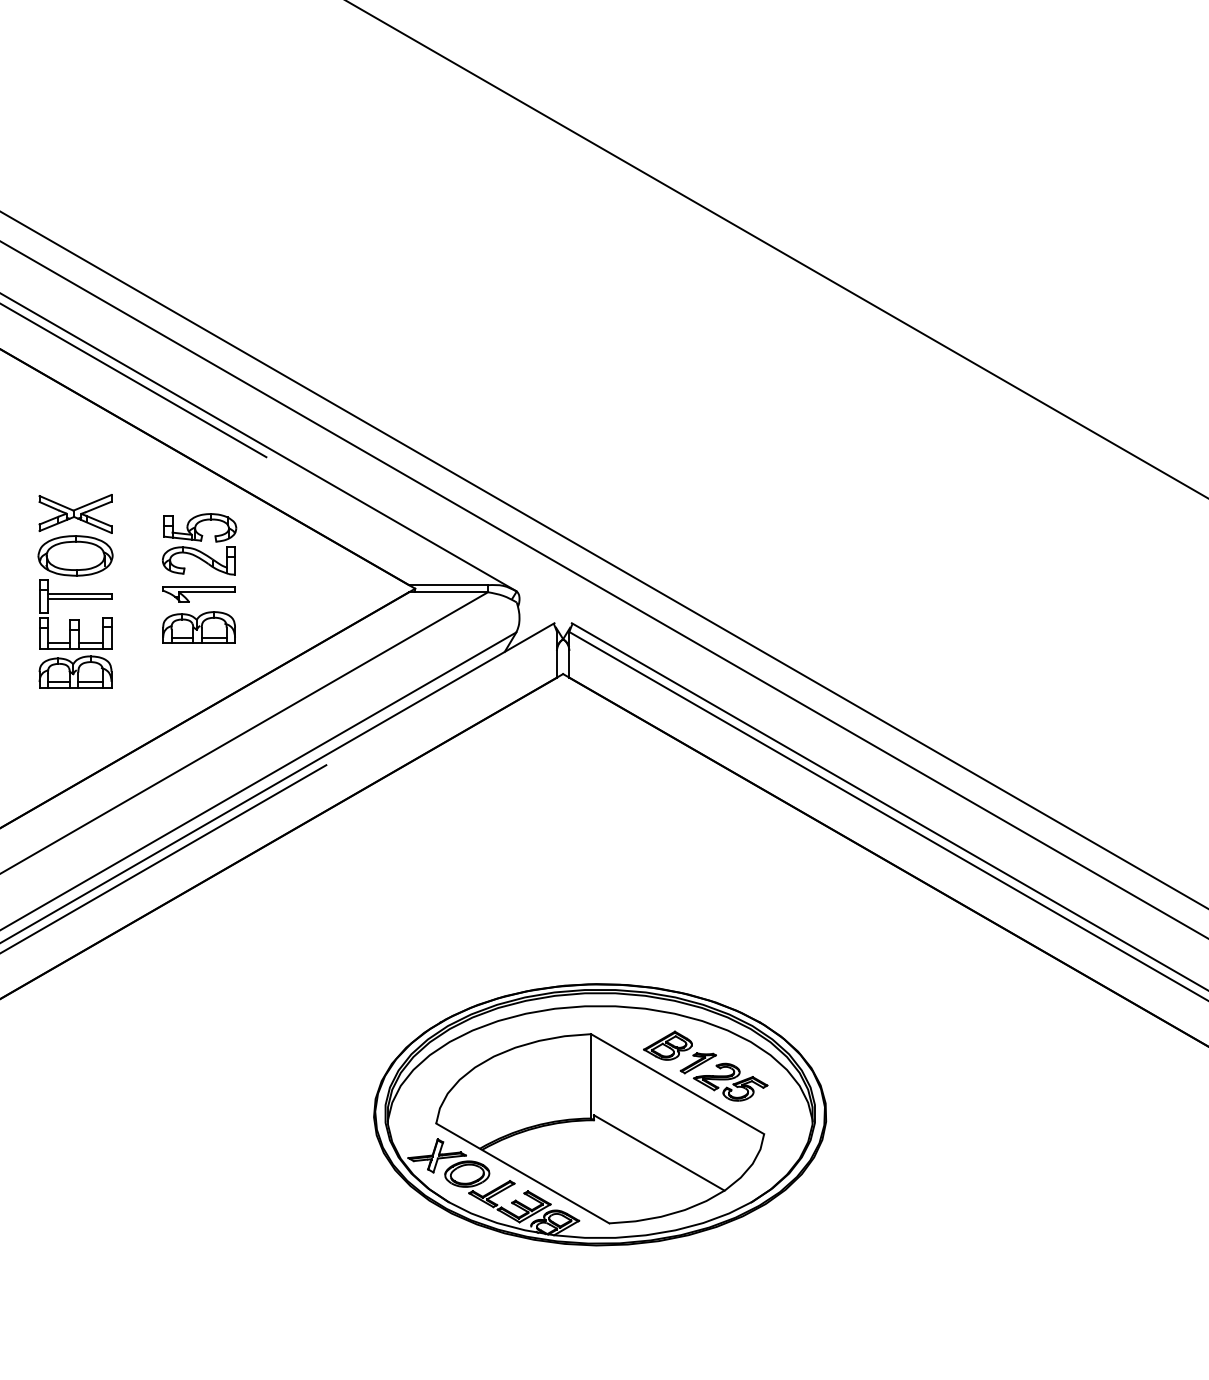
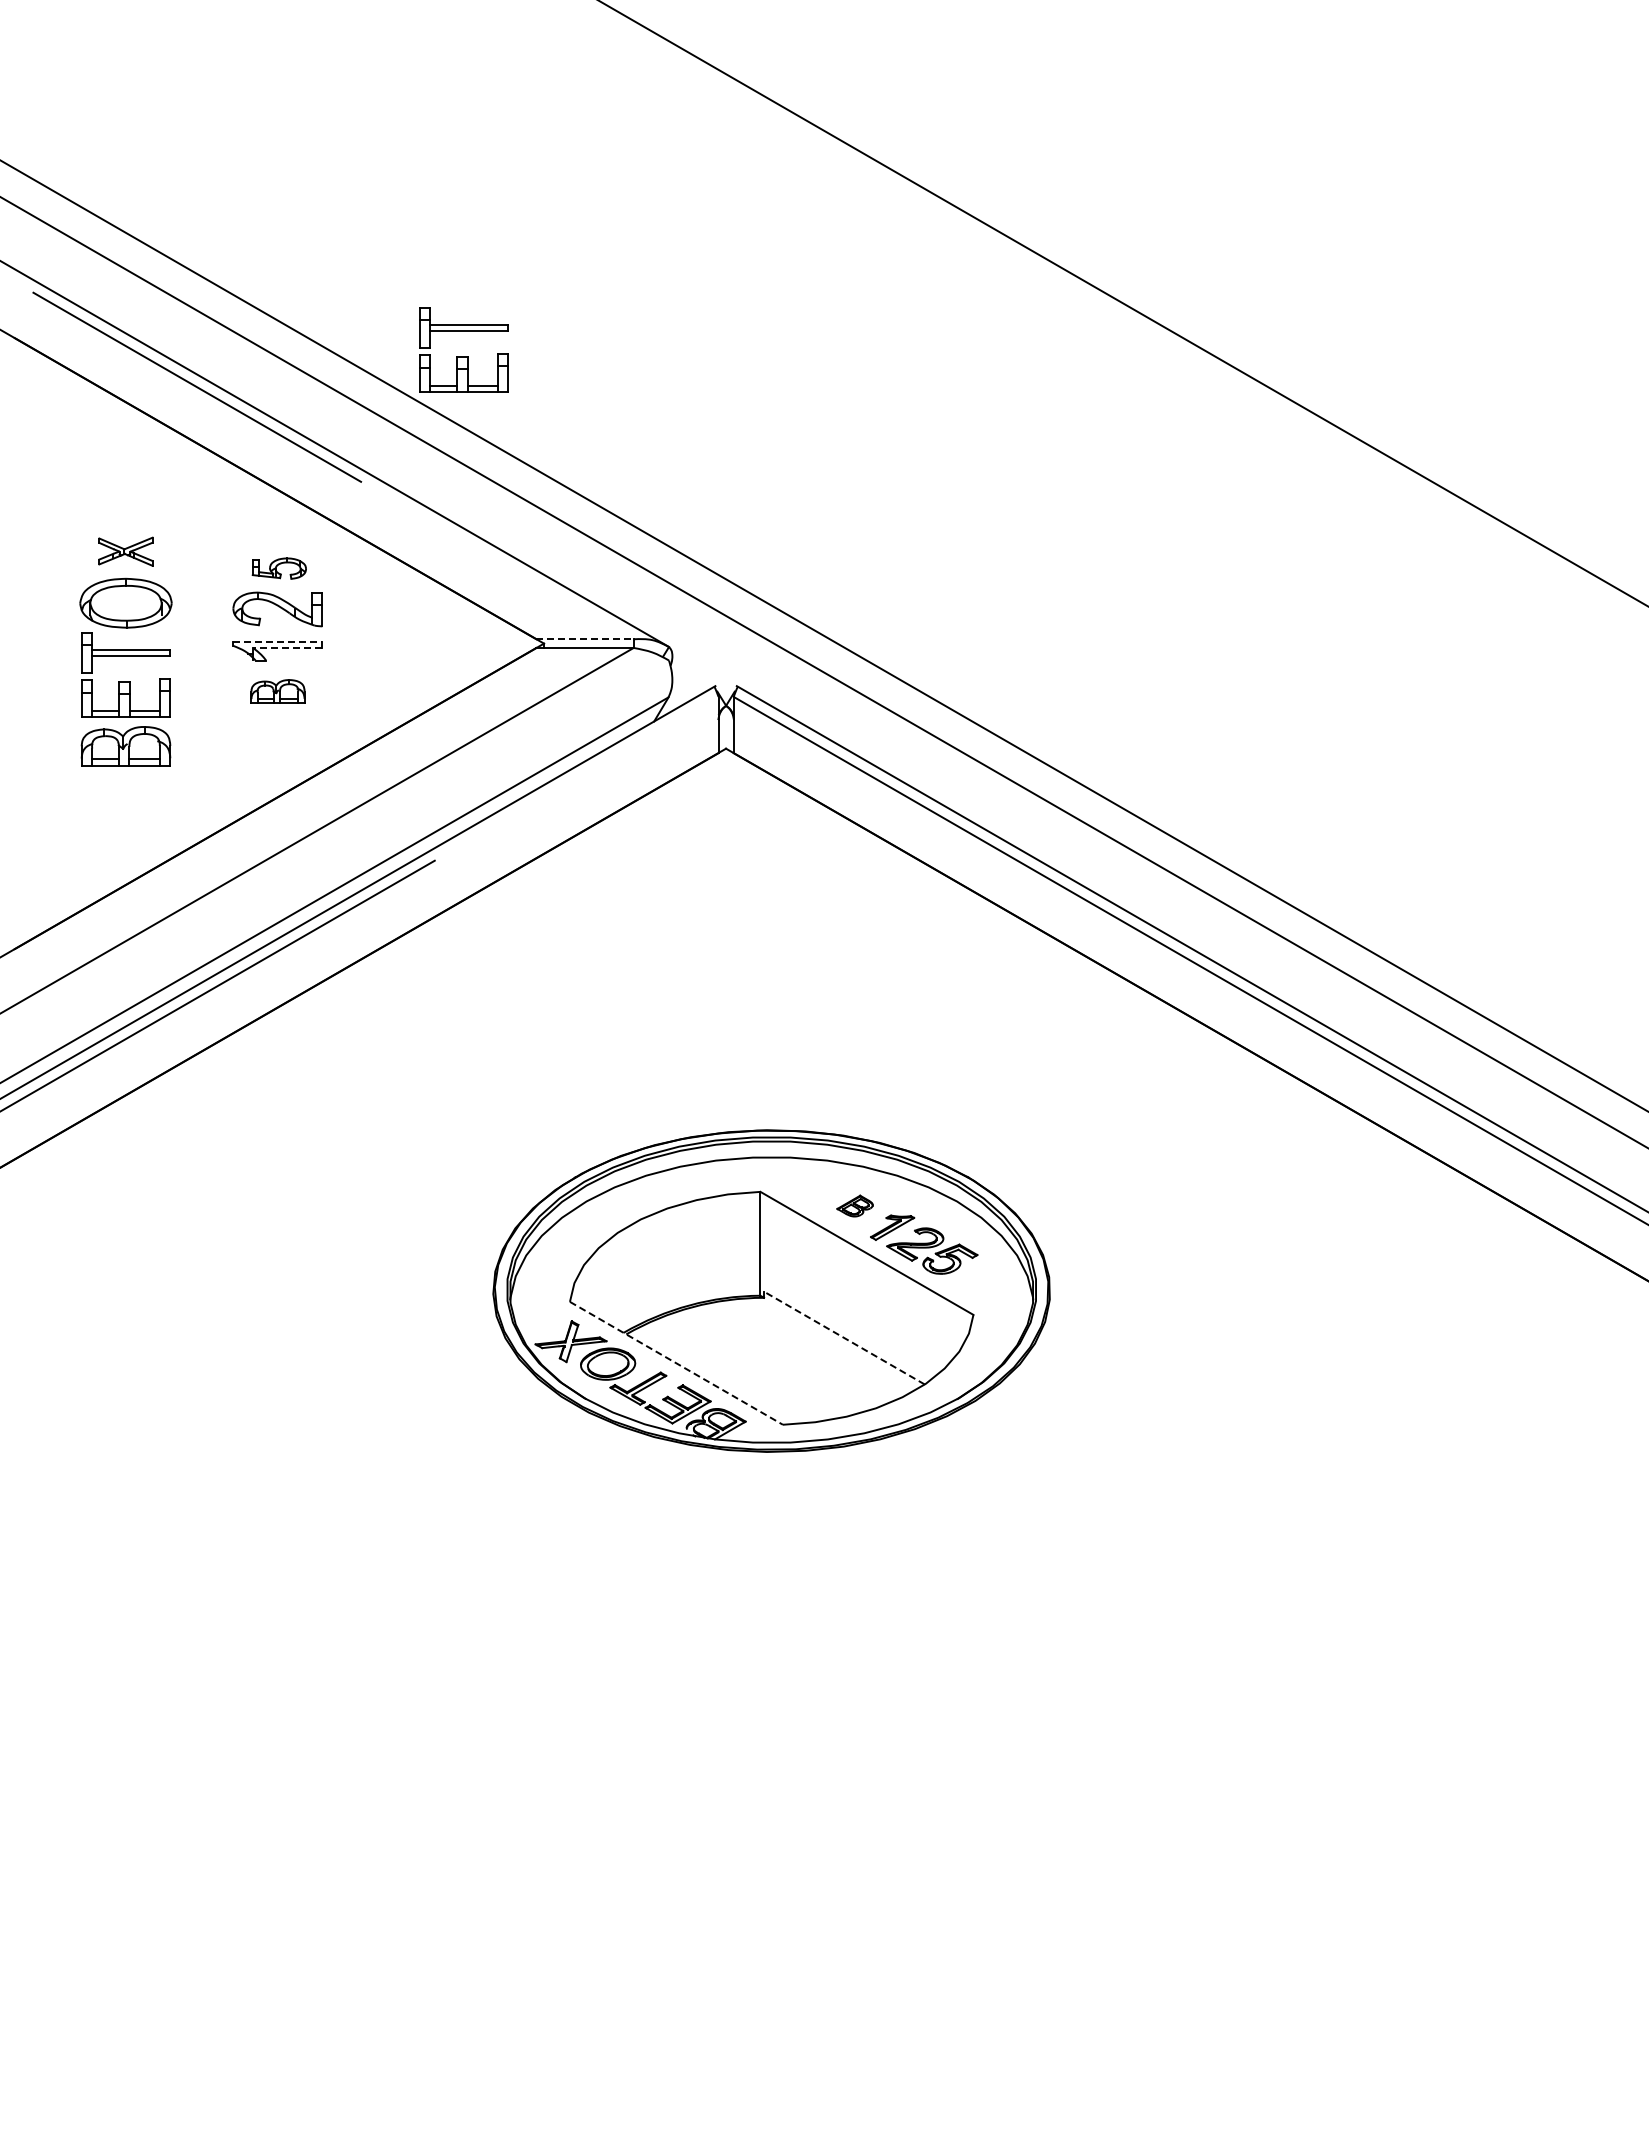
part: (349, 355) -> (463, 356), added
part: (75, 513) -> (125, 551), size x0.6
part: (200, 527) -> (279, 568), size x0.6
line: (448, 585) -> (585, 639), solid -> dashed
line: (198, 586) -> (277, 641), solid -> dashed
line: (206, 591) -> (287, 647), solid -> dashed
part: (198, 627) -> (277, 691), size x0.6
part: (667, 1045) -> (854, 1205), size x0.6
line: (659, 1153) -> (844, 1338), solid -> dashed
line: (522, 1173) -> (676, 1363), solid -> dashed

